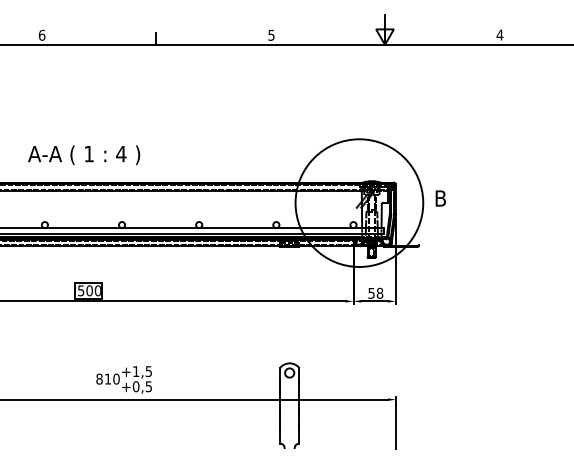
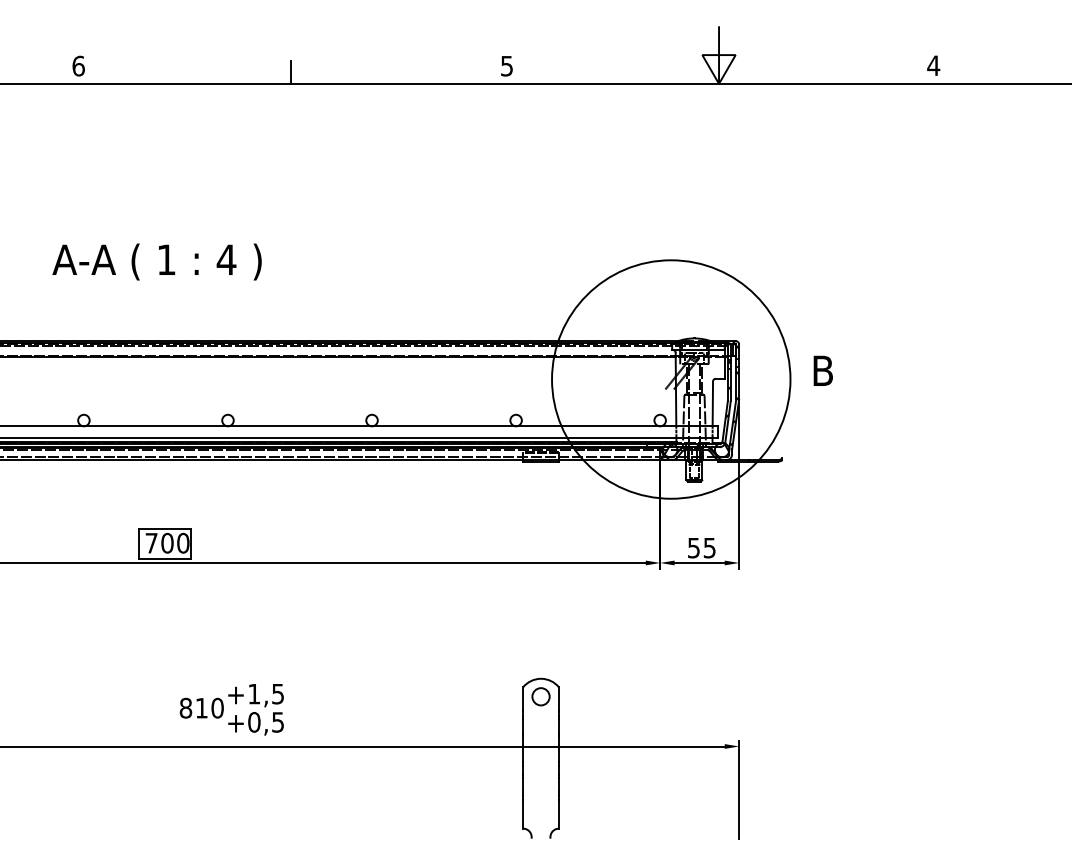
text: (84, 154) -> (157, 260), moved
text: (81, 290) -> (152, 542), 500 -> 700
text: (379, 292) -> (708, 546), 58 -> 55

